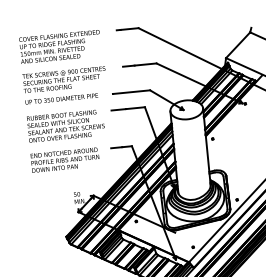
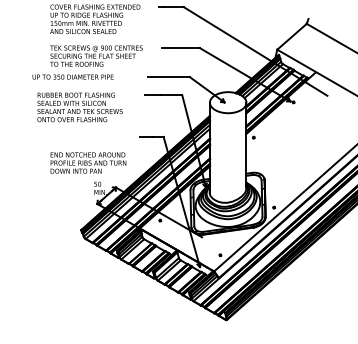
text: (61, 98) -> (72, 76), moved
text: (65, 126) -> (79, 107), moved
text: (65, 159) -> (88, 162), moved

